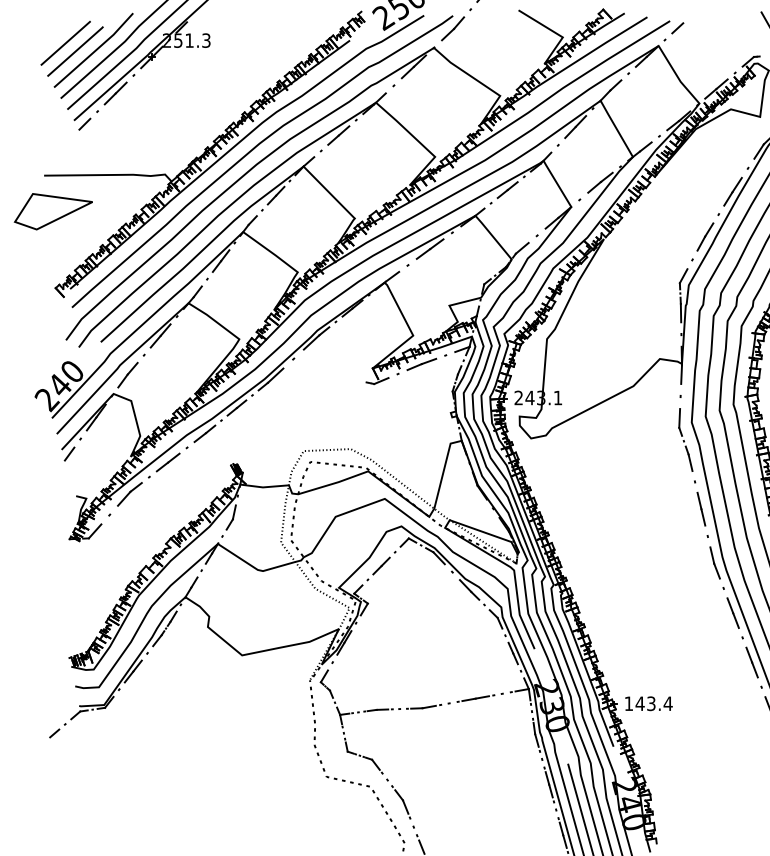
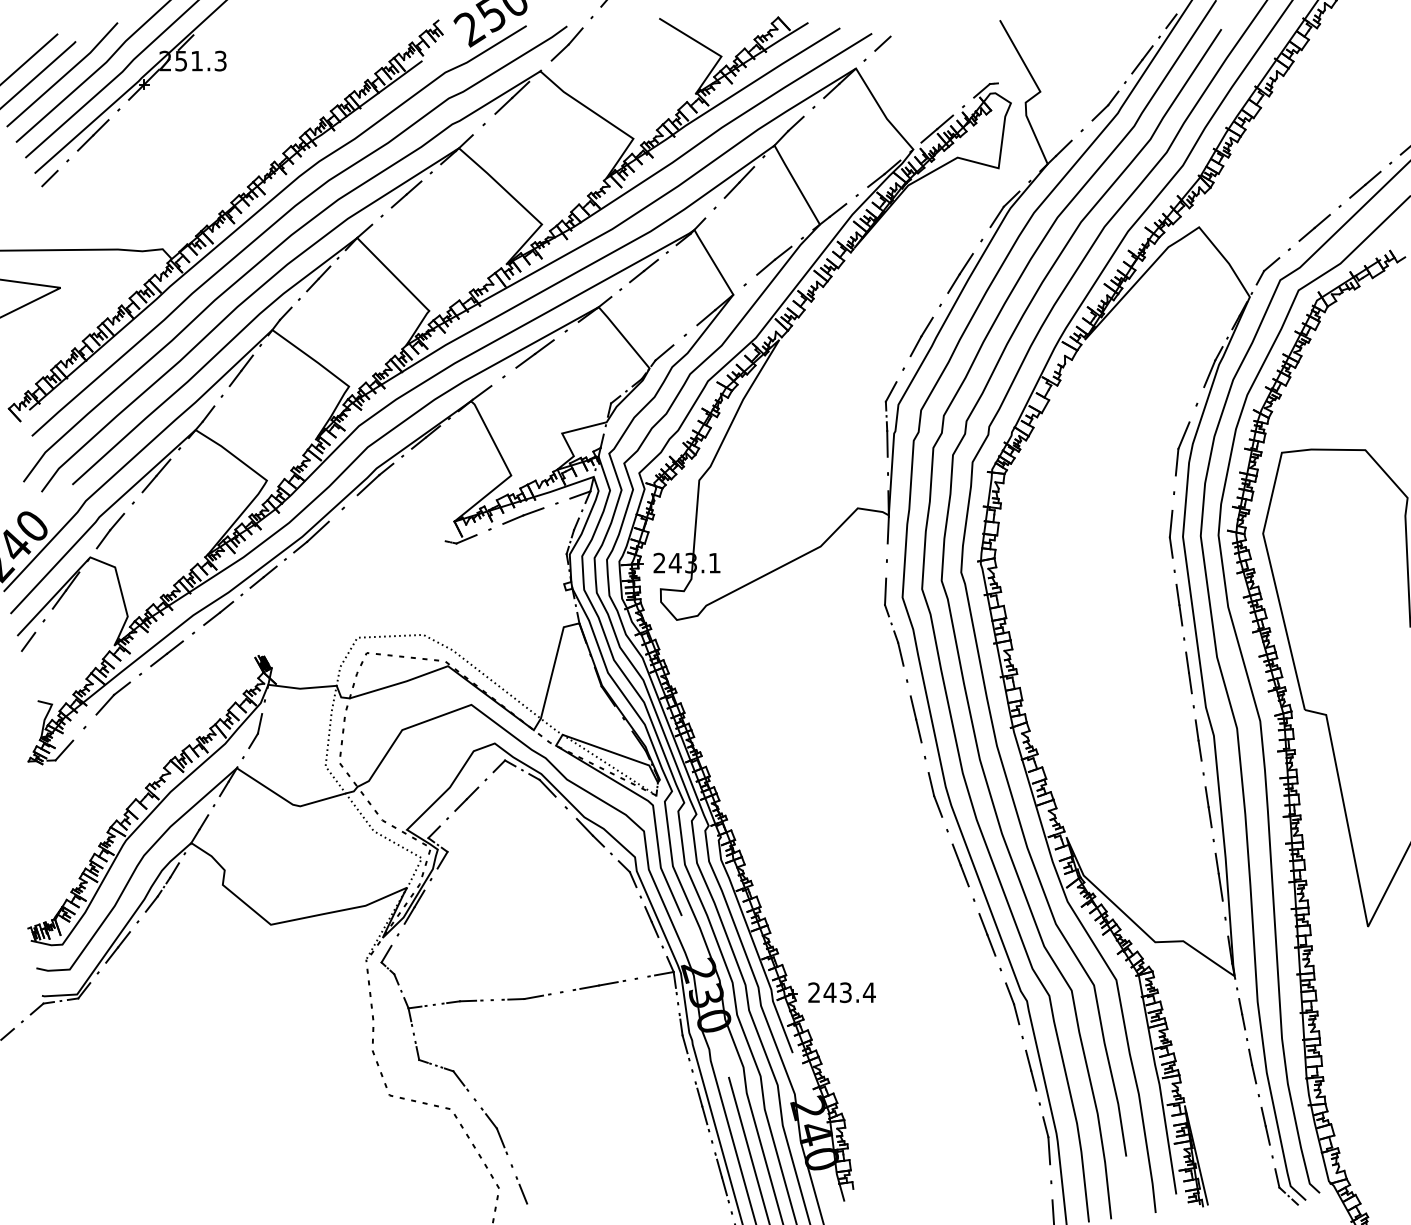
text: (628, 703) -> (813, 992), 143.4 -> 243.4

